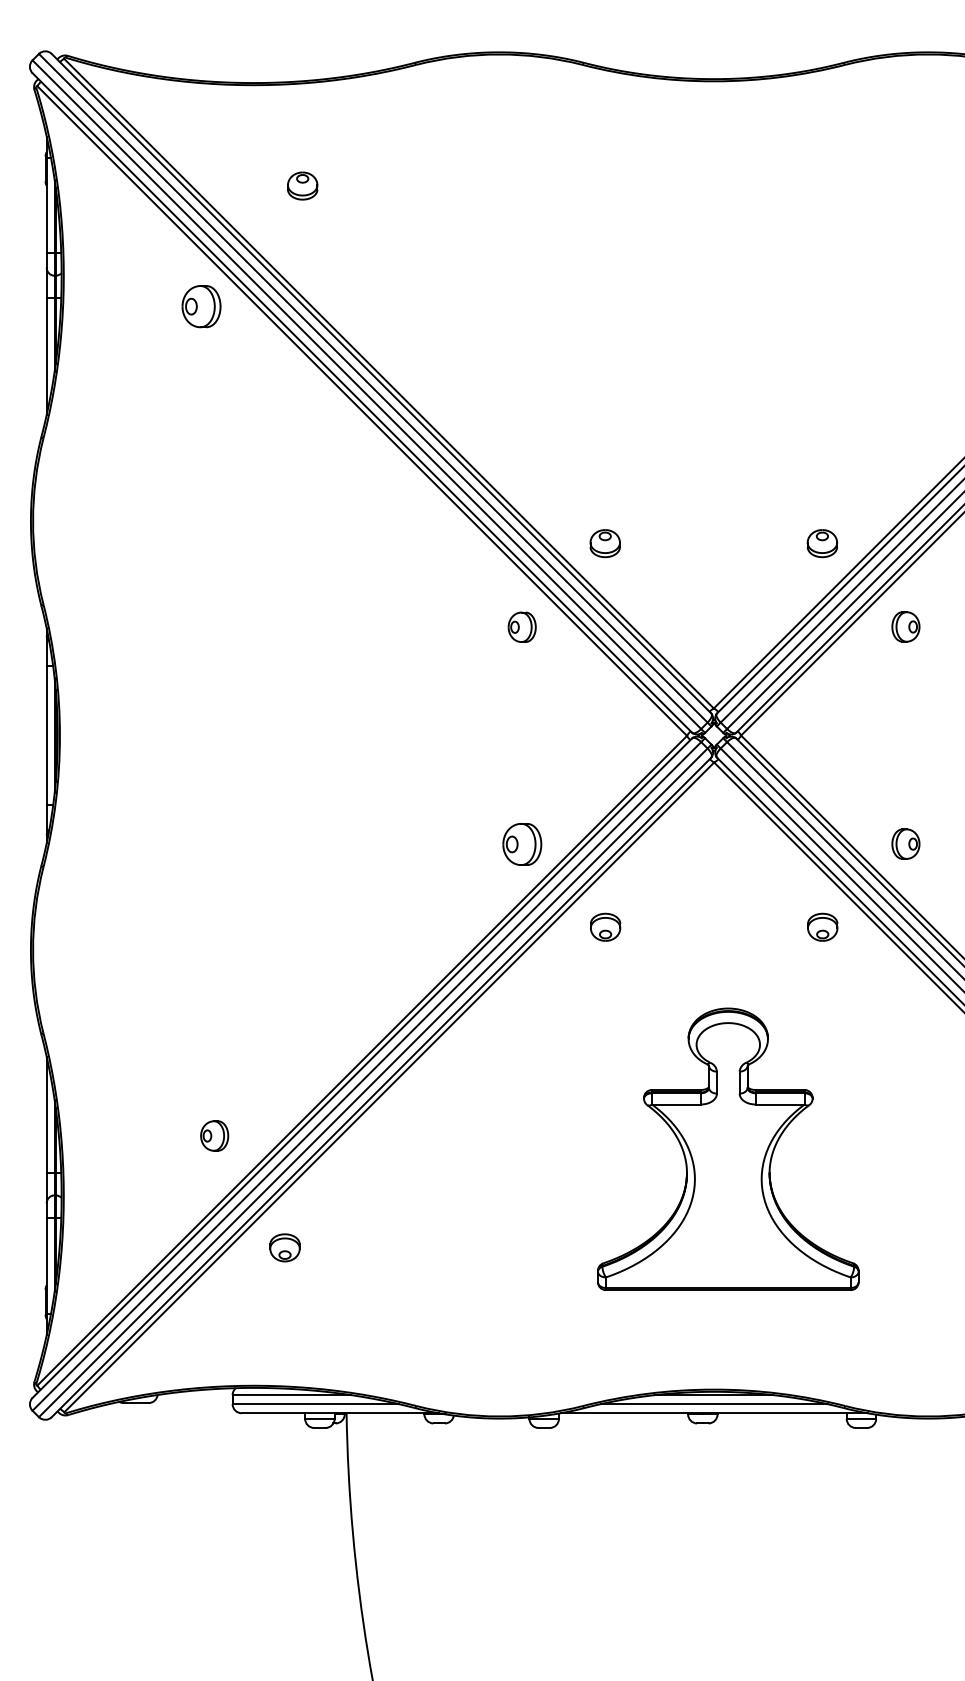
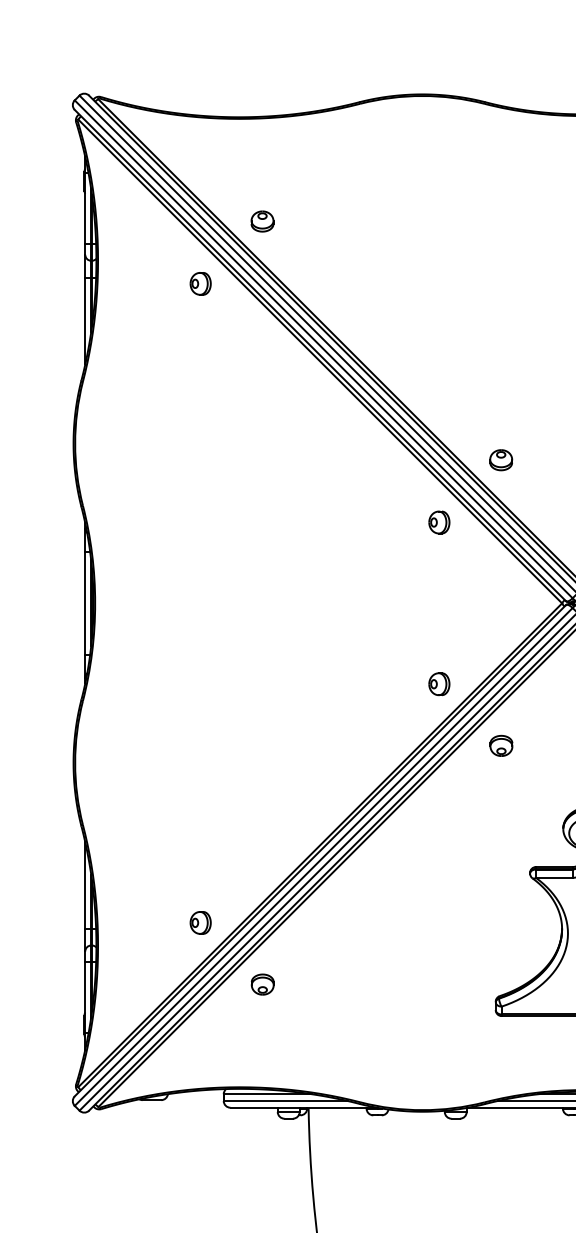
part: (302, 185) -> (262, 221), moved
part: (201, 306) -> (200, 283), size x0.71
part: (521, 844) -> (438, 684), size x0.71
part: (214, 1135) -> (200, 922), moved

